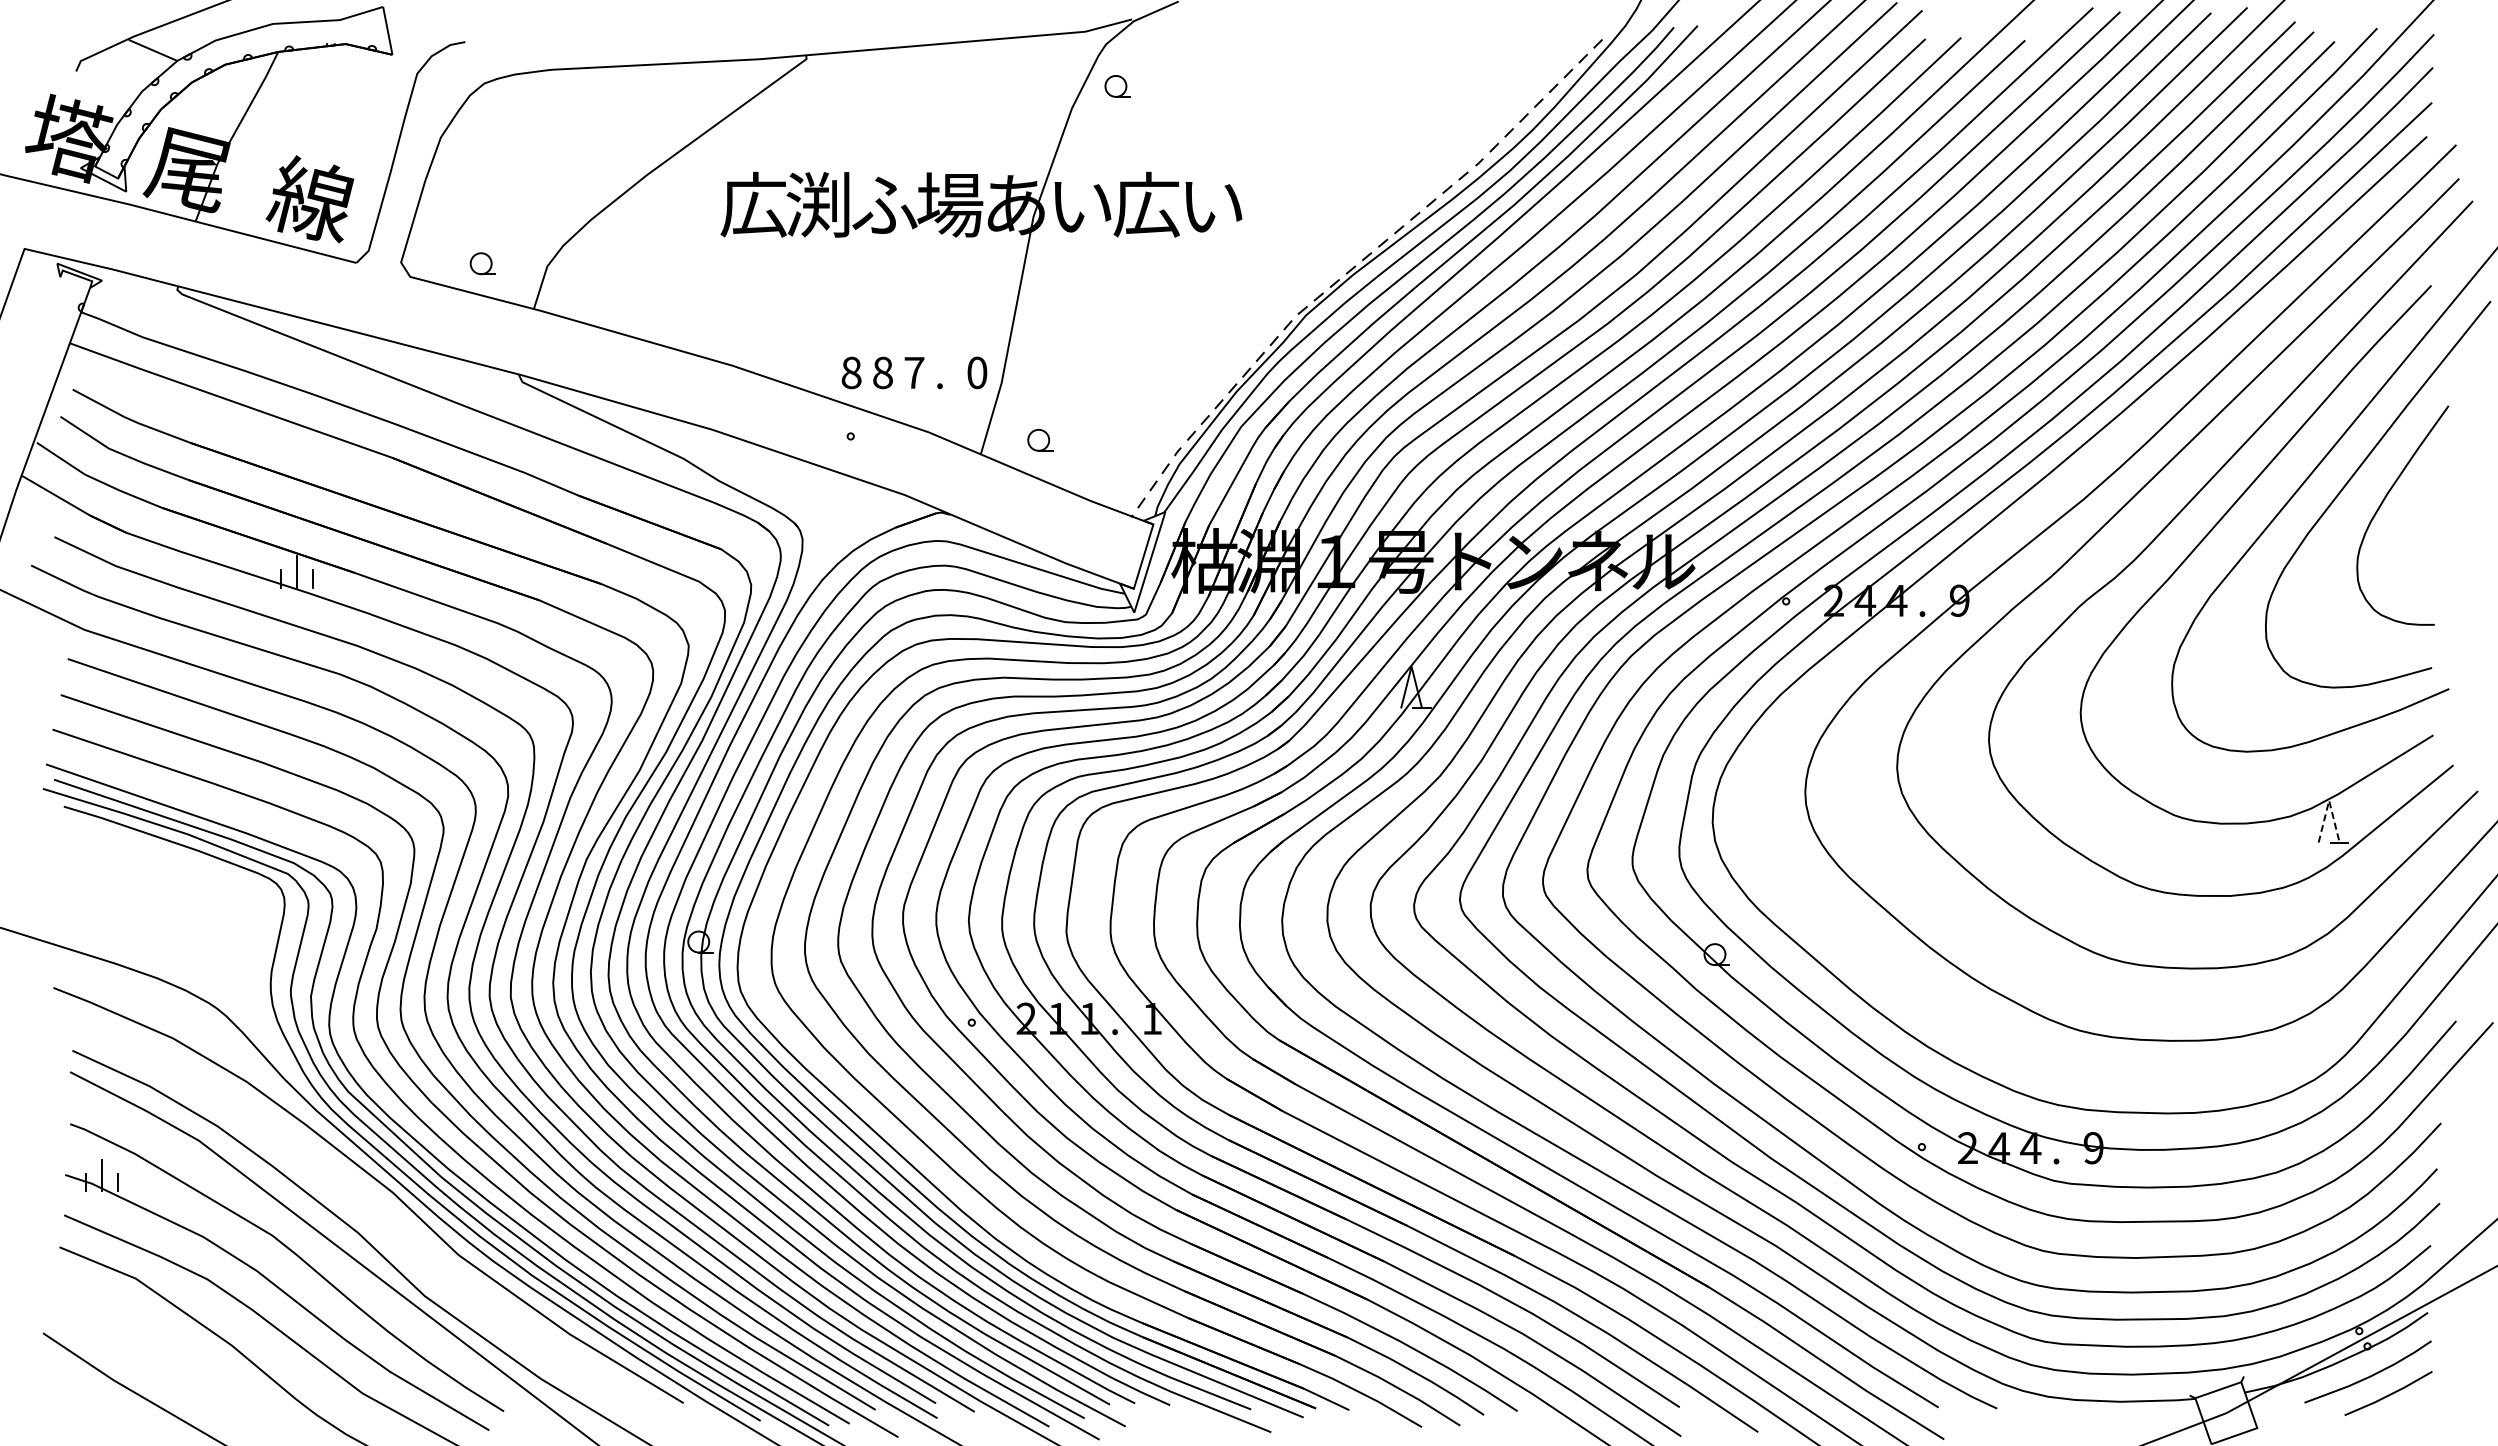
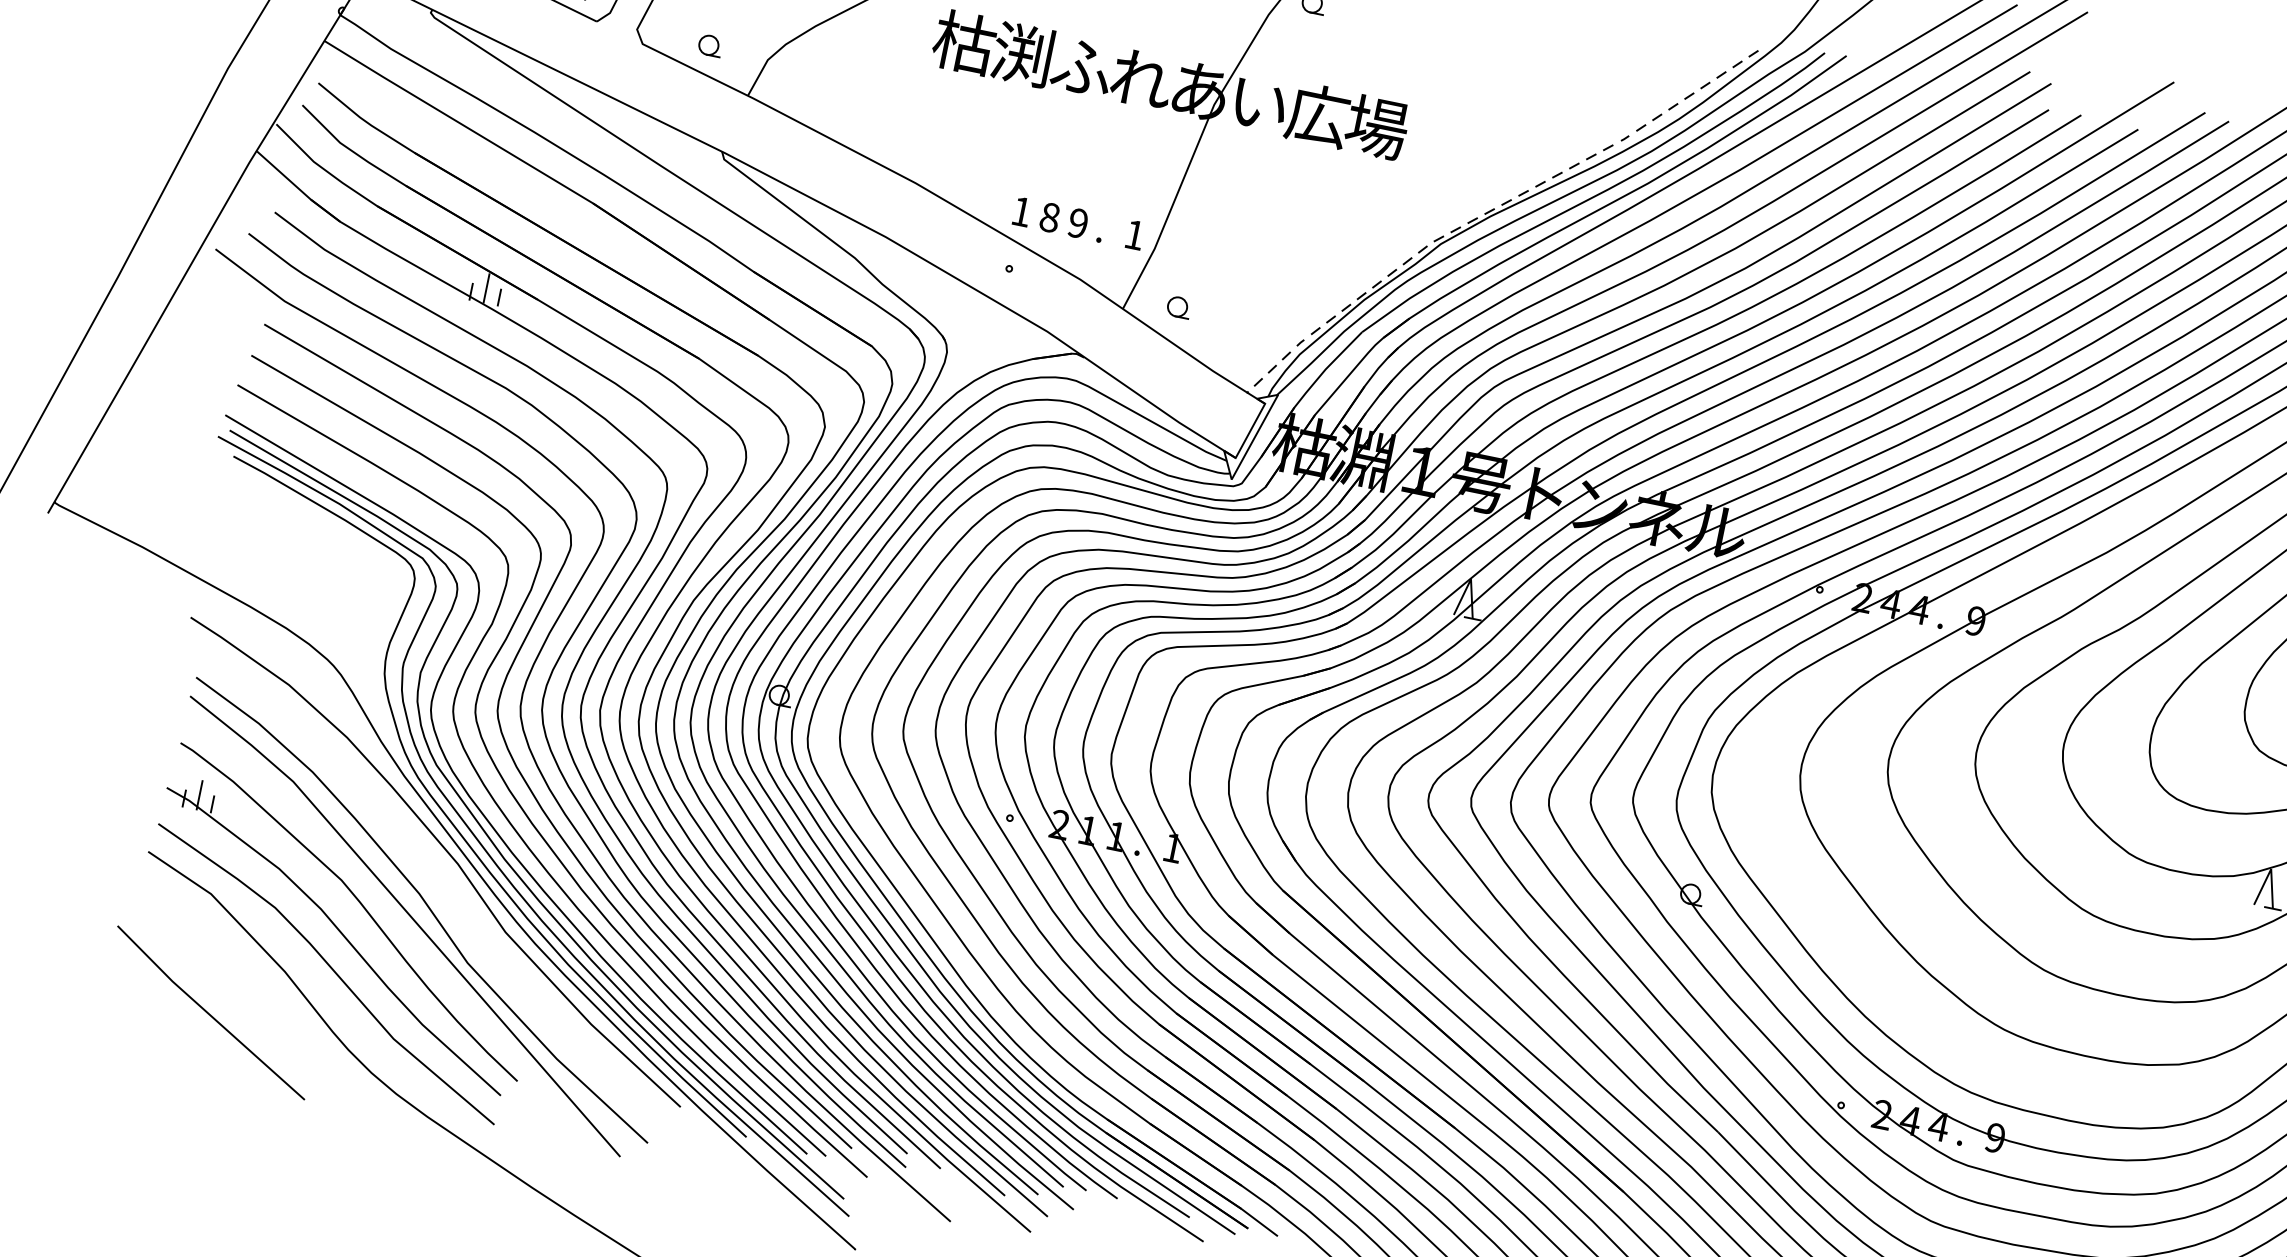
text: (753, 204) -> (964, 42), 広 -> 枯
text: (950, 204) -> (1141, 78), 場 -> れ
text: (1212, 204) -> (1377, 127), い -> 場
text: (851, 372) -> (1021, 211), 8 -> 1
text: (914, 372) -> (1078, 223), 7 -> 9
text: (977, 372) -> (1135, 234), 0 -> 1
line: (2329, 800) -> (2271, 869), dashed -> solid

